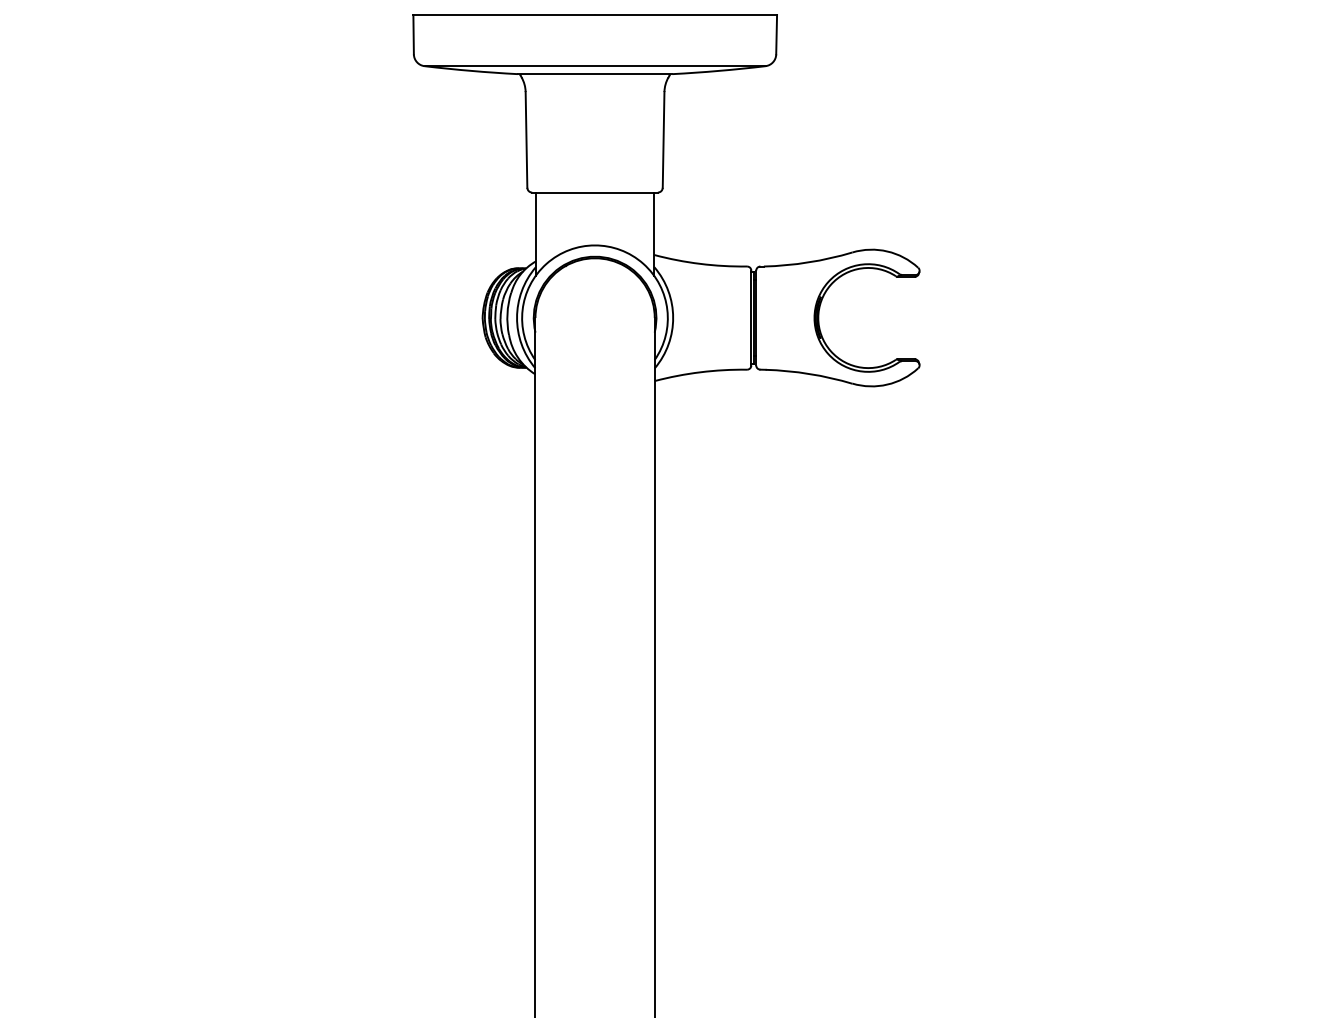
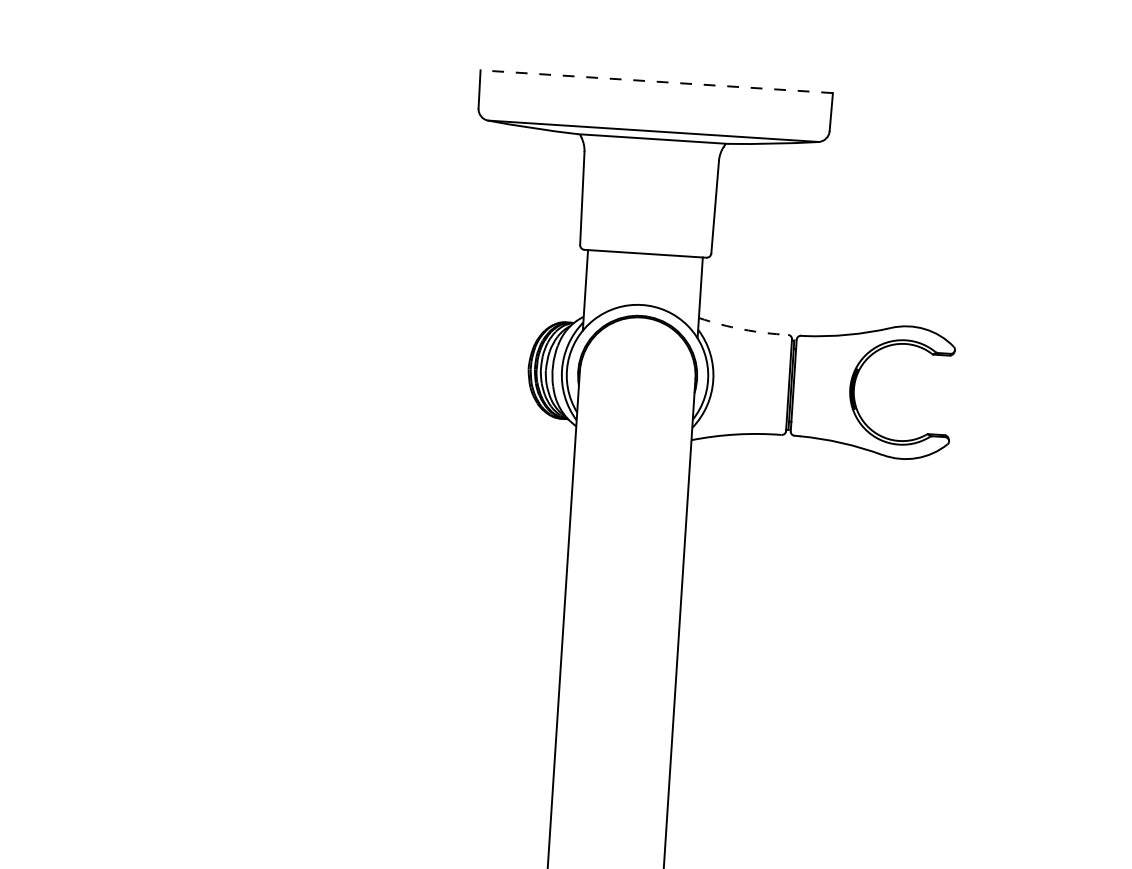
line: (595, 14) -> (657, 81), solid -> dashed
arc: (700, 263) -> (743, 329), solid -> dashed

